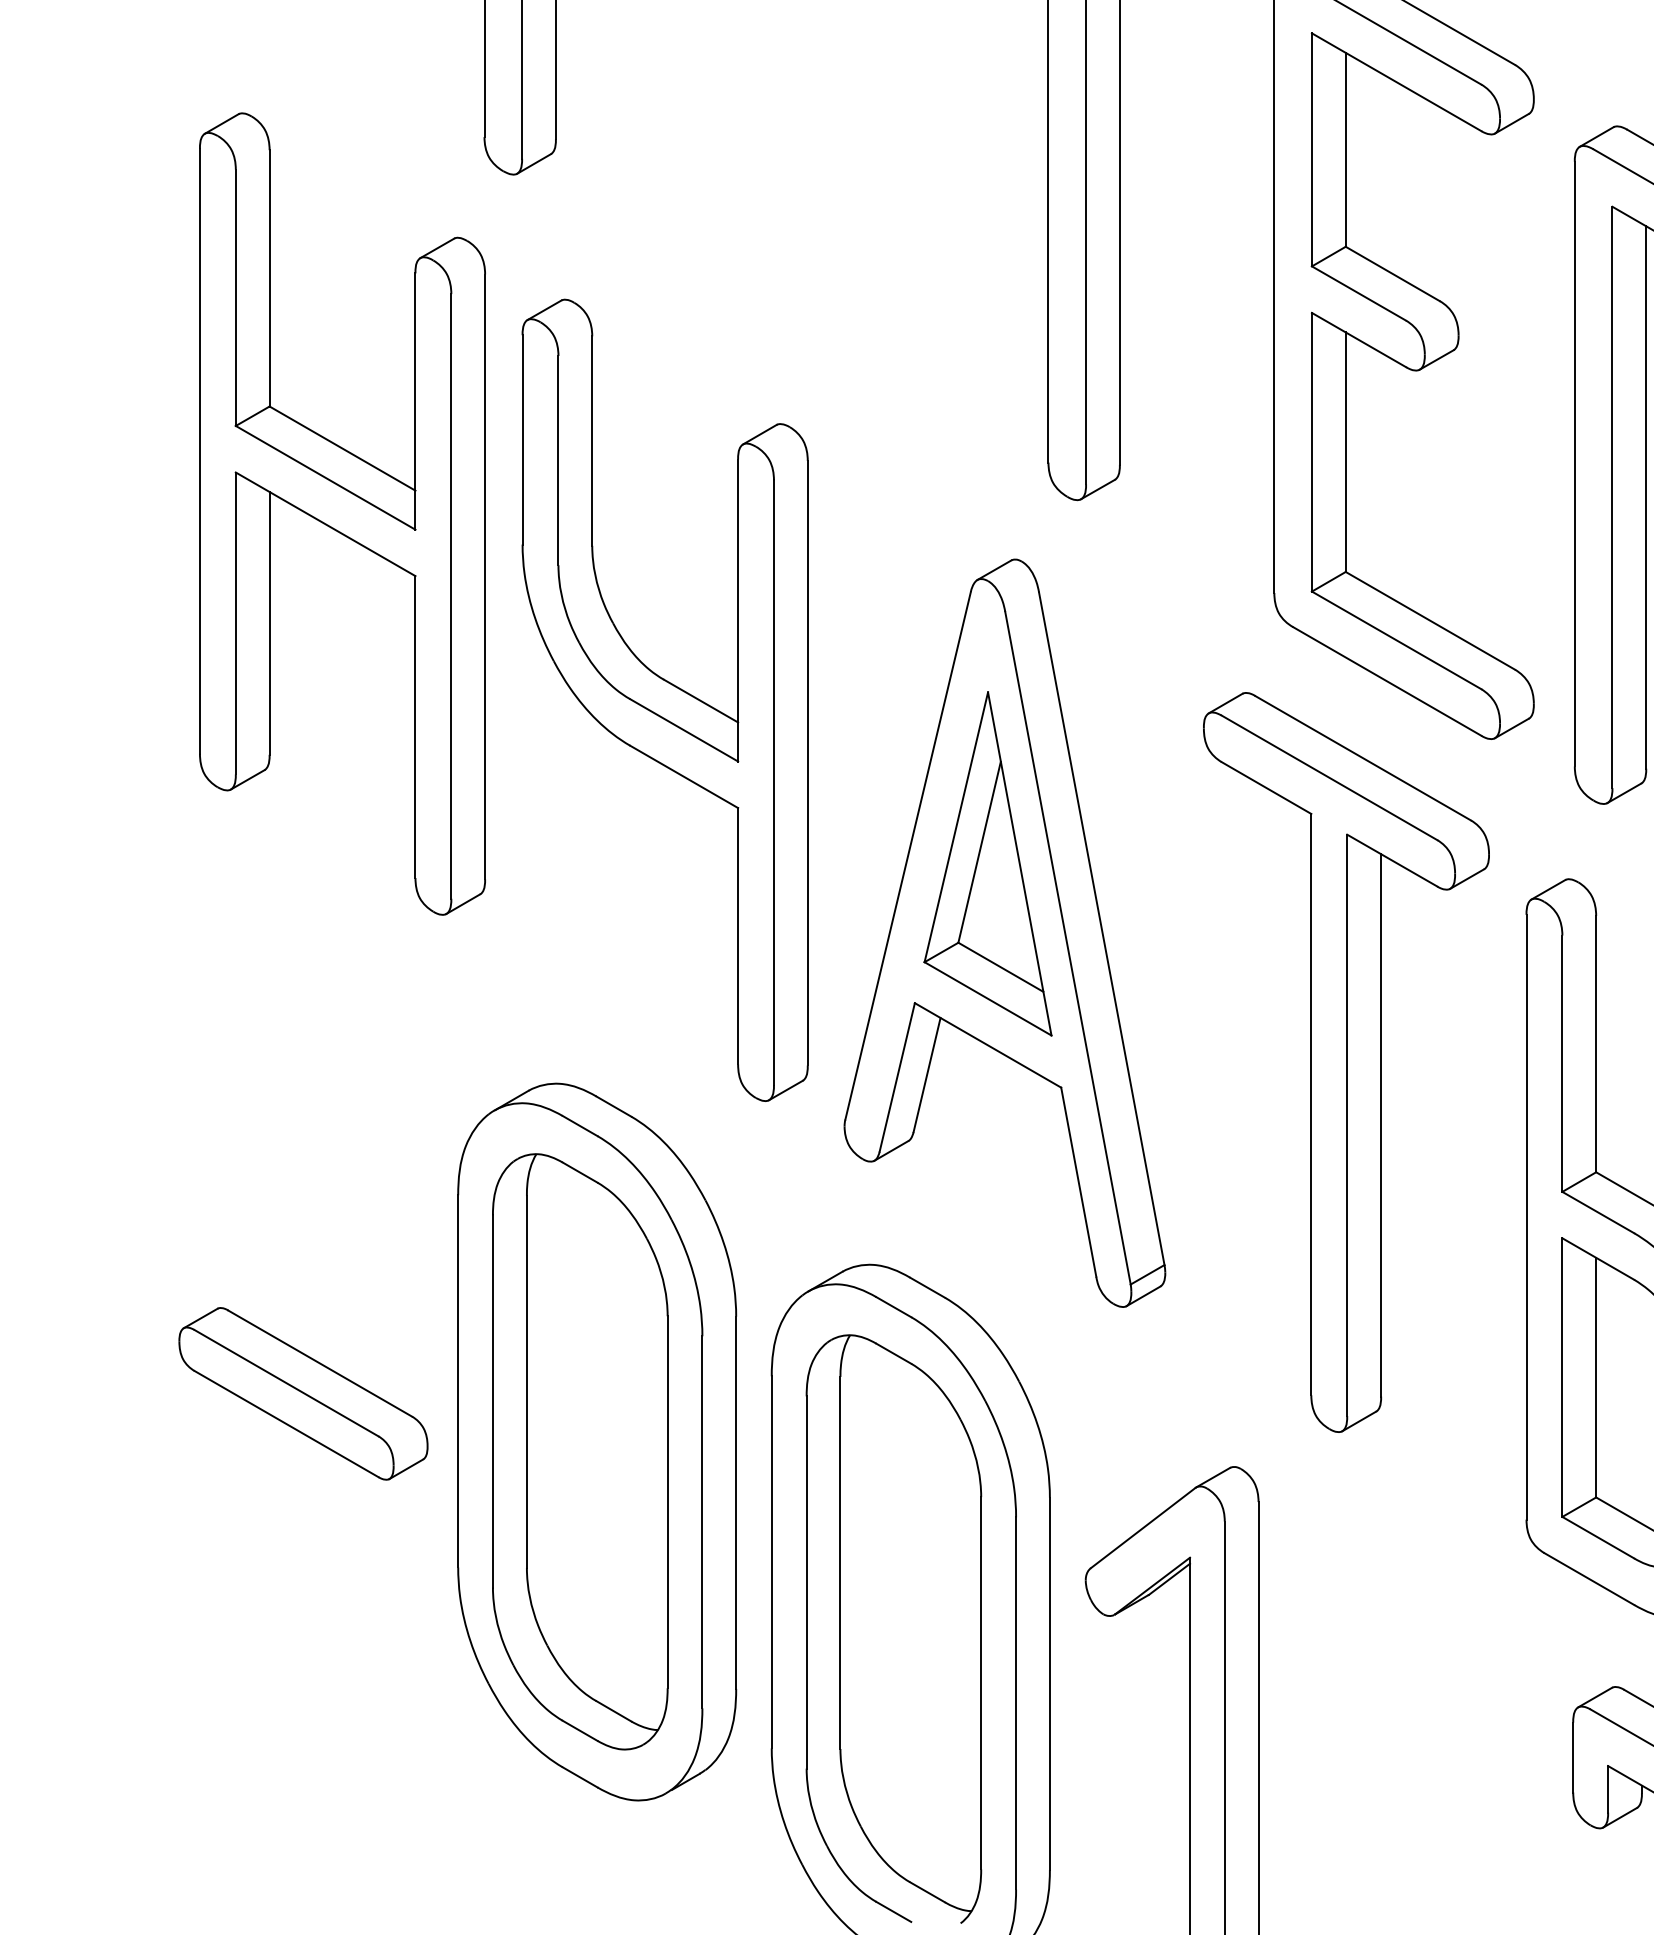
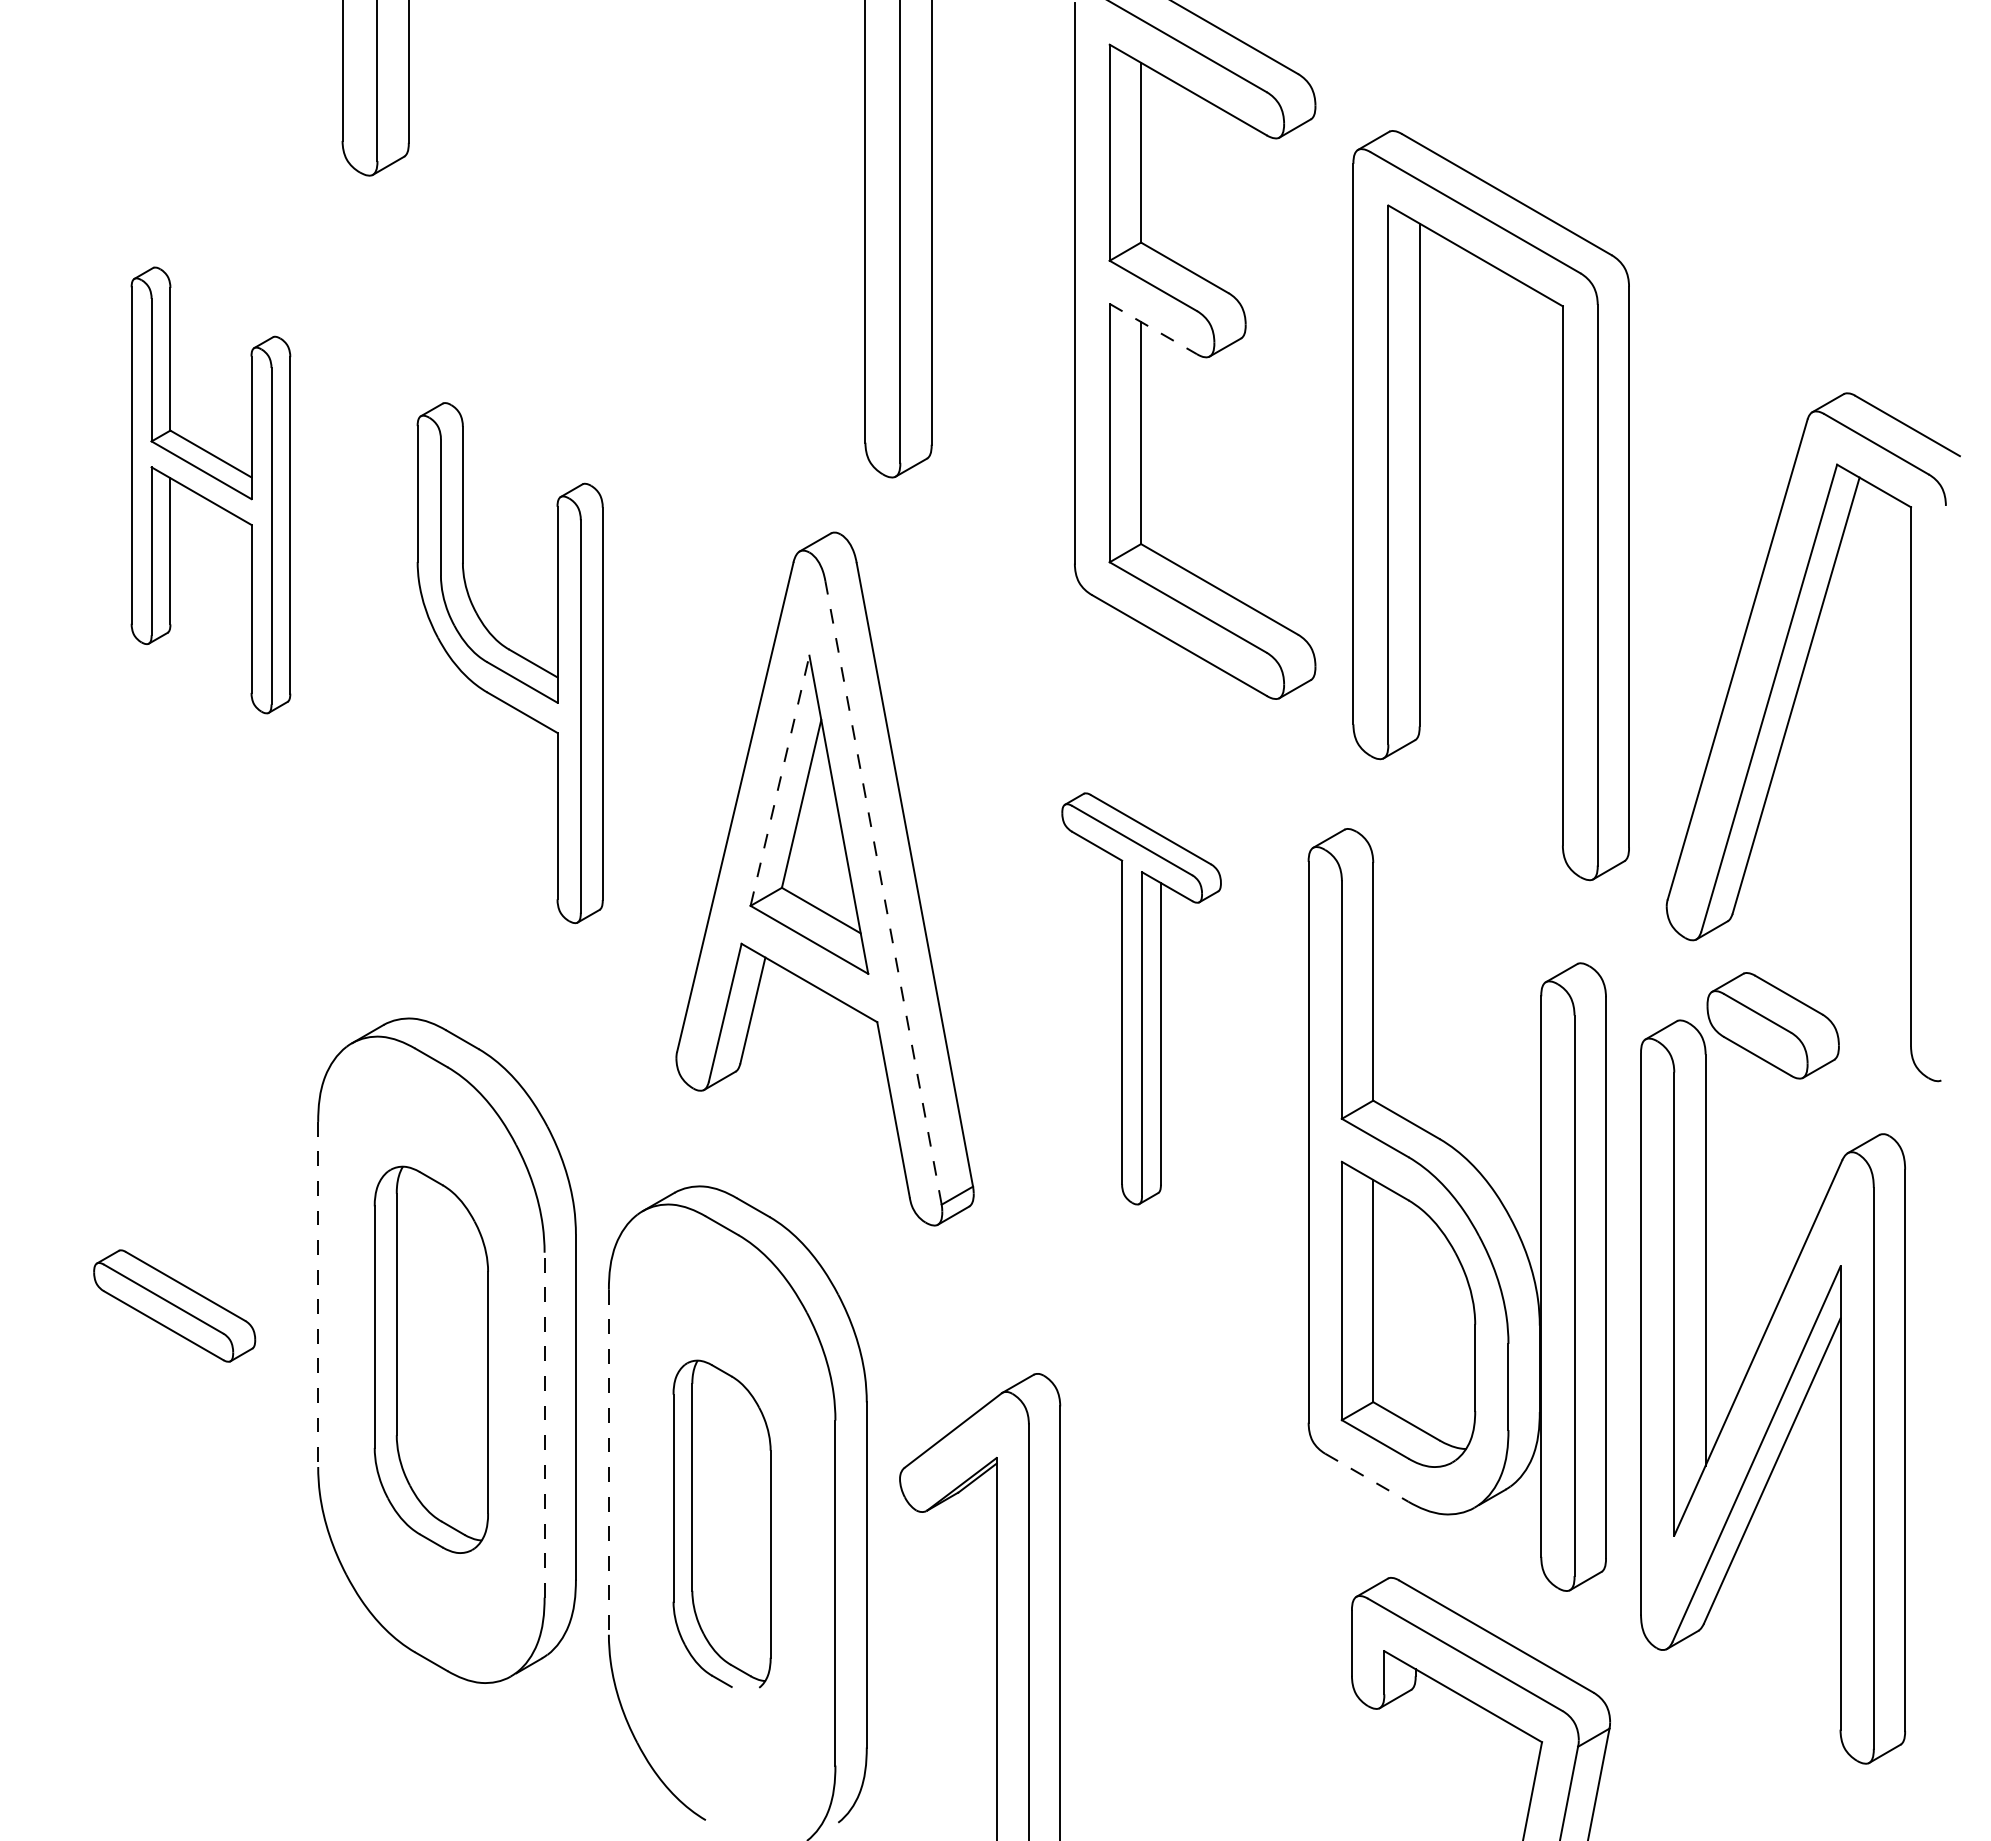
line: (1359, 340) -> (1153, 329), solid -> dashed
part: (342, 514) -> (210, 490), size x0.6
part: (665, 699) -> (510, 662), size x0.7
line: (956, 826) -> (780, 780), solid -> dashed
line: (1067, 947) -> (883, 892), solid -> dashed
part: (1346, 1062) -> (1141, 998), size x0.6
line: (458, 1381) -> (318, 1294), solid -> dashed
part: (303, 1393) -> (174, 1305), size x0.7
part: (580, 1451) -> (431, 1359), size x0.7
line: (702, 1521) -> (544, 1424), solid -> dashed
line: (771, 1562) -> (608, 1462), solid -> dashed
line: (1589, 1578) -> (1367, 1477), solid -> dashed
part: (893, 1628) -> (721, 1523), size x0.6

